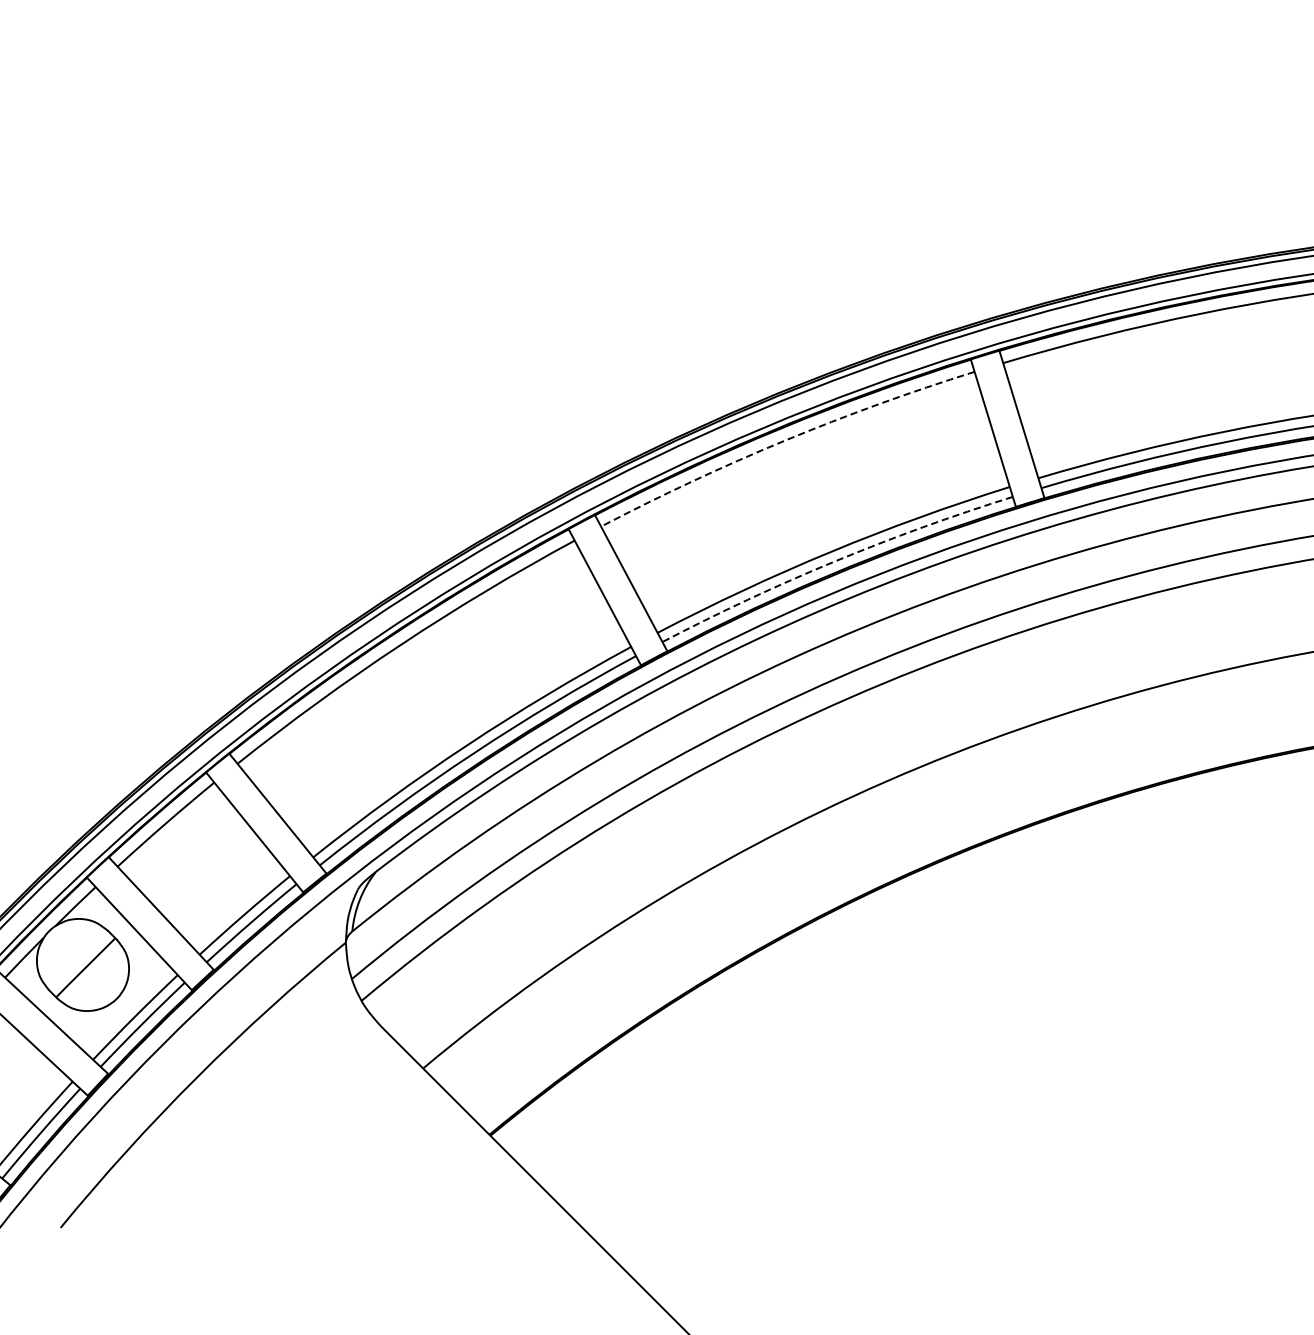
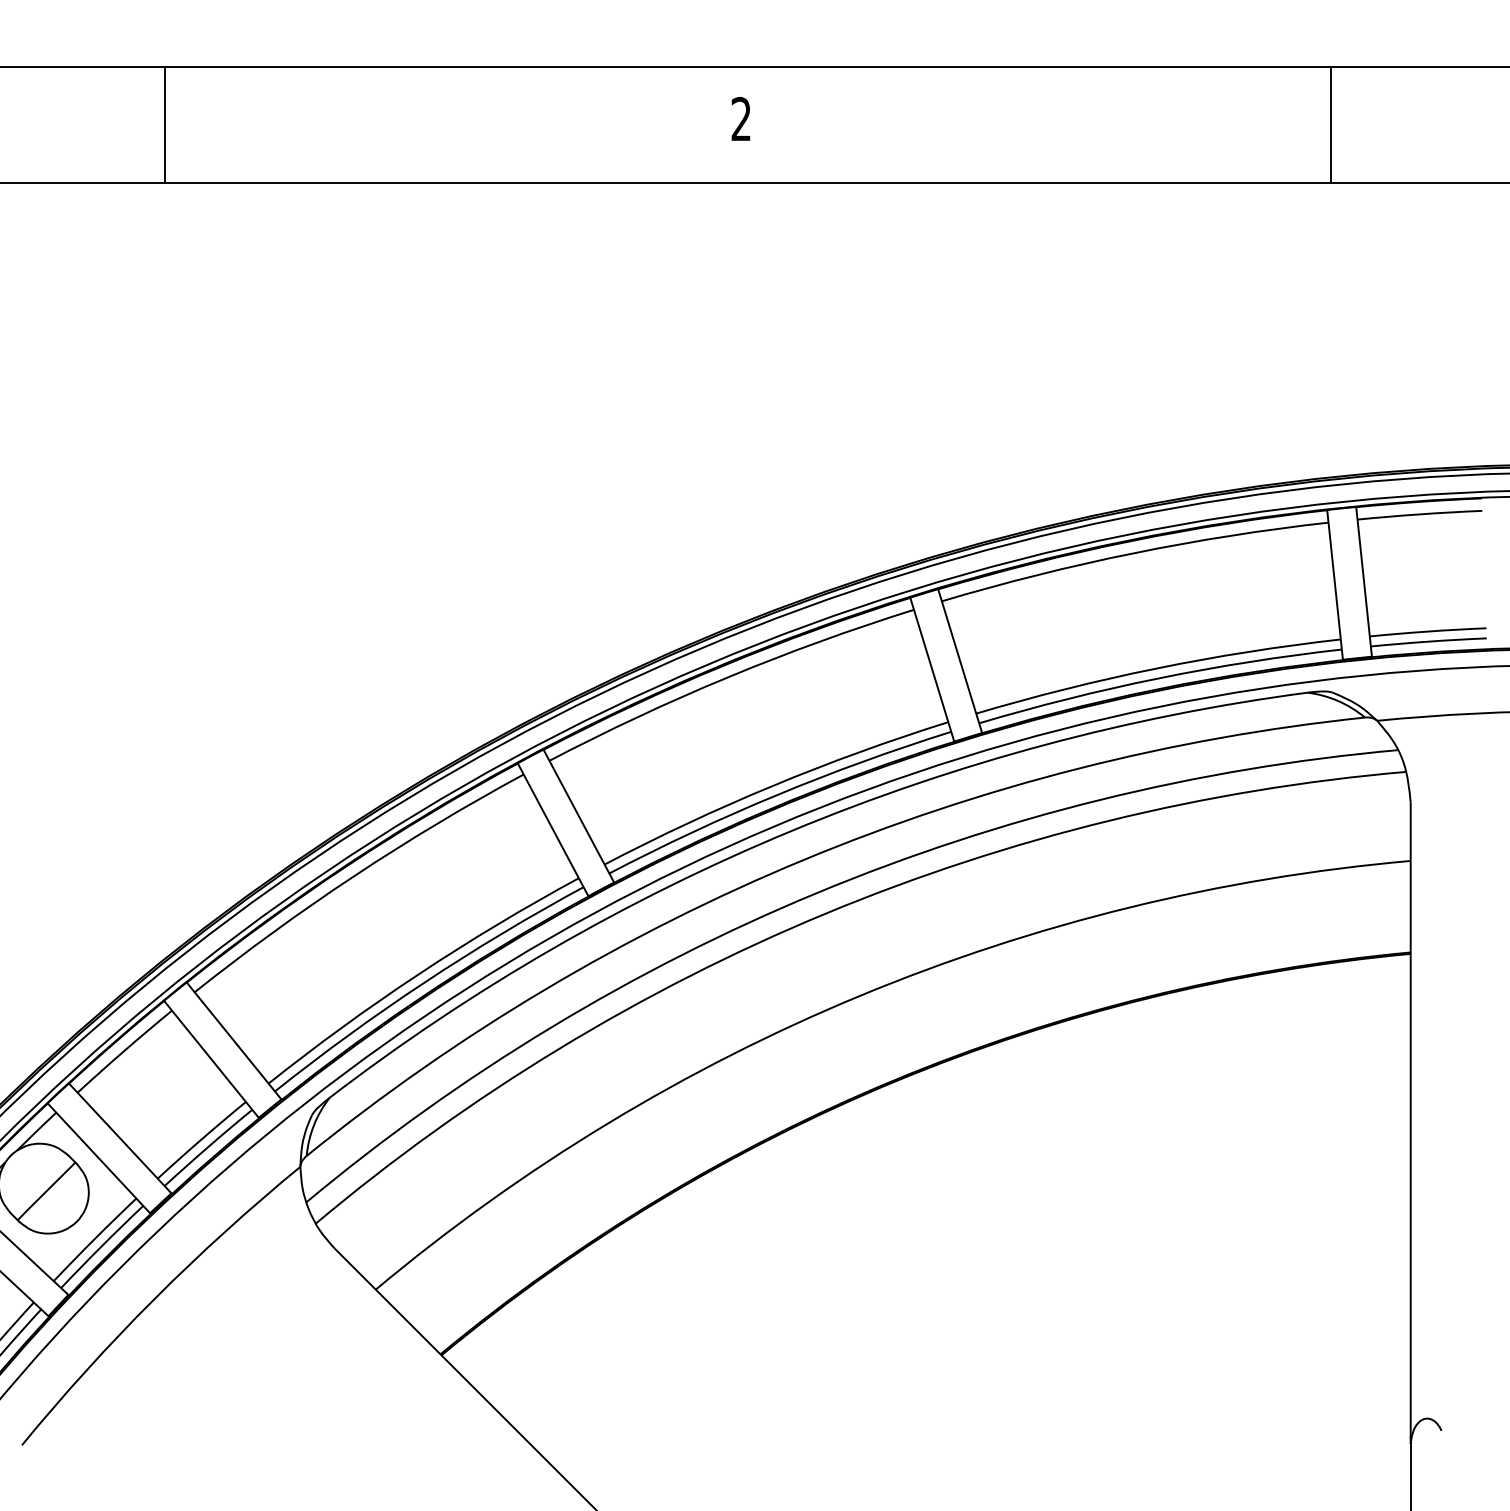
arc: (784, 441) -> (728, 677), dashed -> solid
arc: (834, 562) -> (777, 795), dashed -> solid

